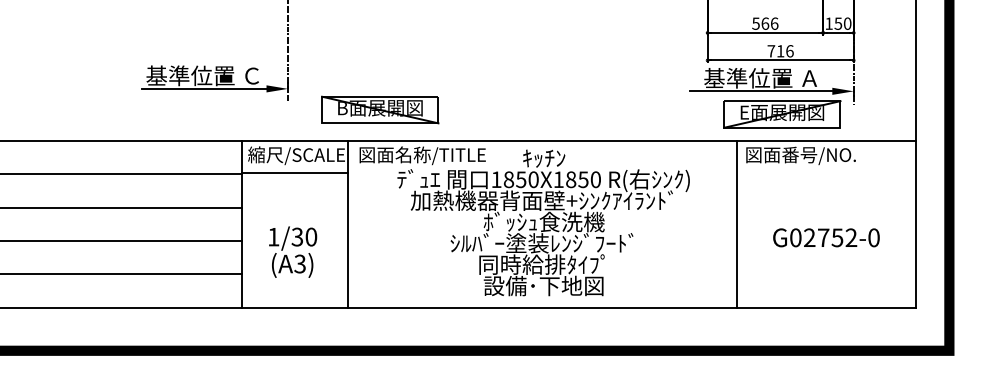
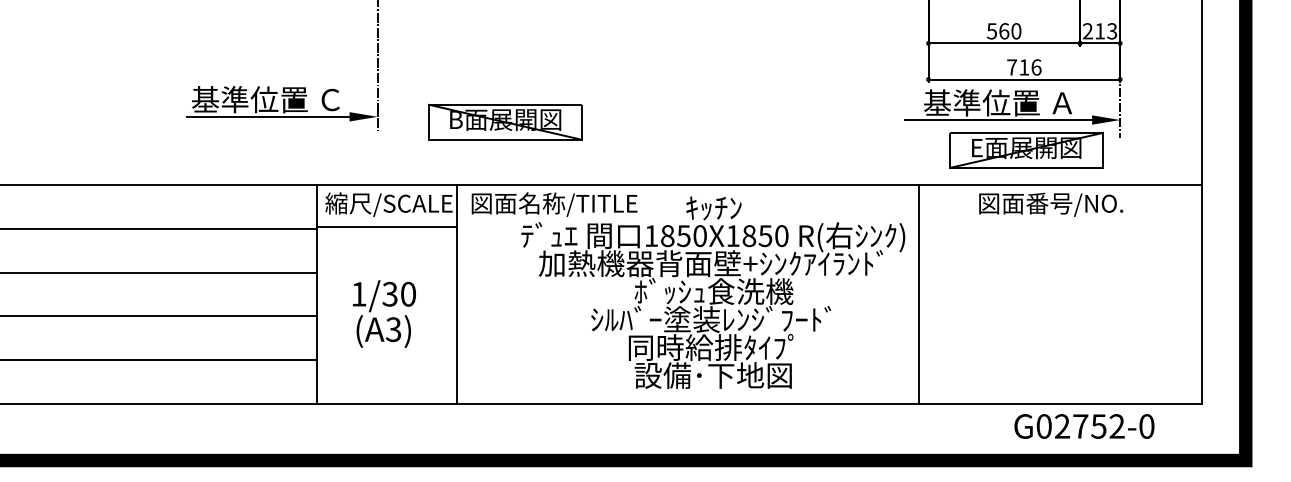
text: (774, 23) -> (1016, 31), 566 -> 560
text: (838, 23) -> (1100, 31), 150 -> 213
part: (380, 109) -> (505, 121), moved
line: (736, 224) -> (919, 294), moved
text: (826, 237) -> (1084, 426), moved
text: (293, 251) -> (384, 313), moved

